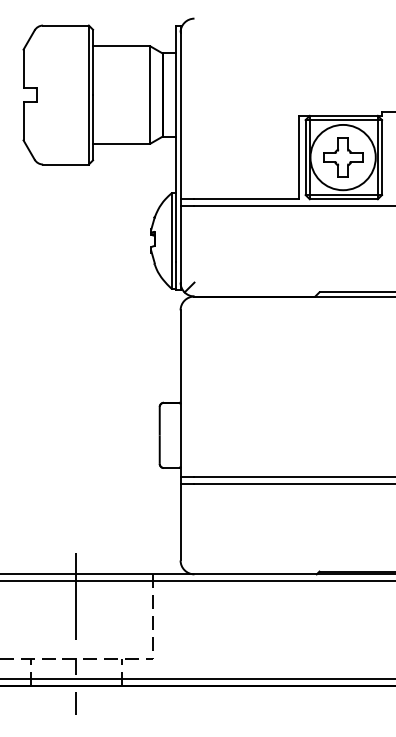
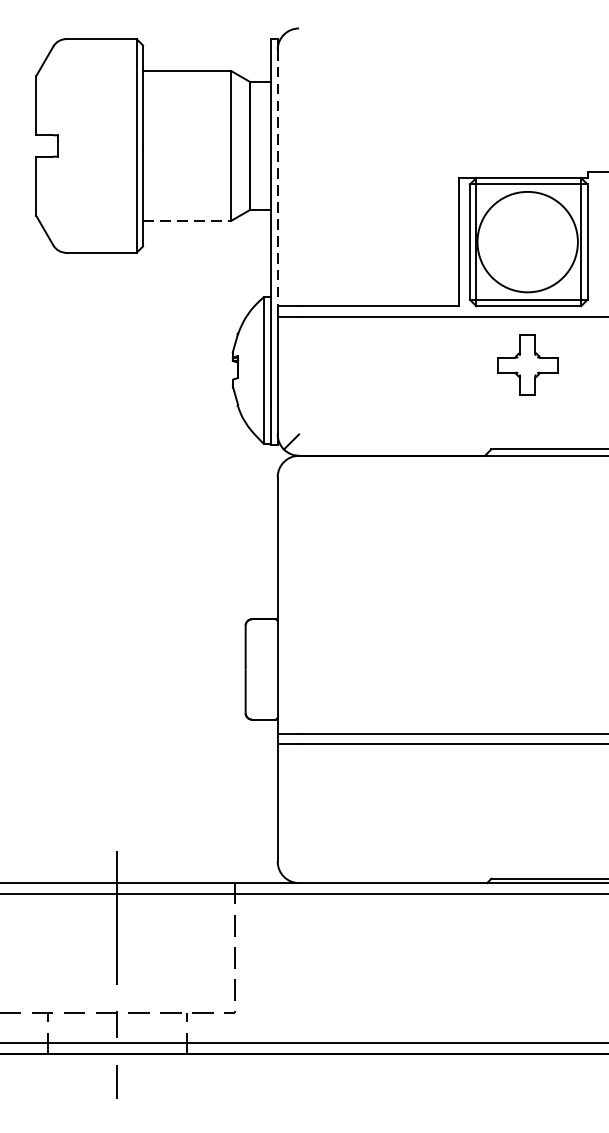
line: (180, 116) -> (277, 178), solid -> dashed
line: (121, 143) -> (186, 220), solid -> dashed
part: (343, 157) -> (528, 365), moved

